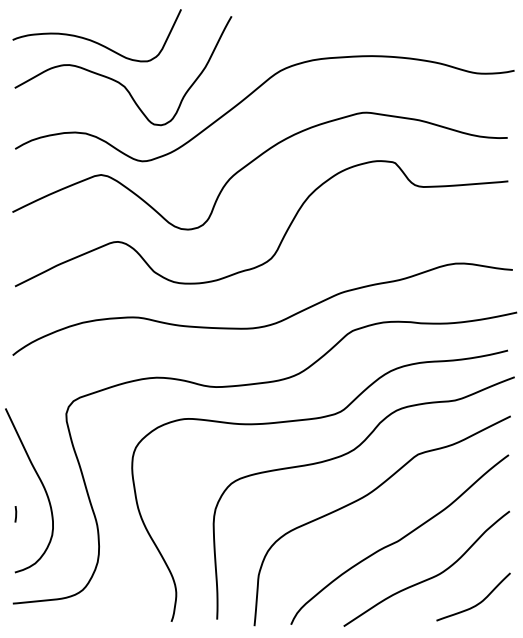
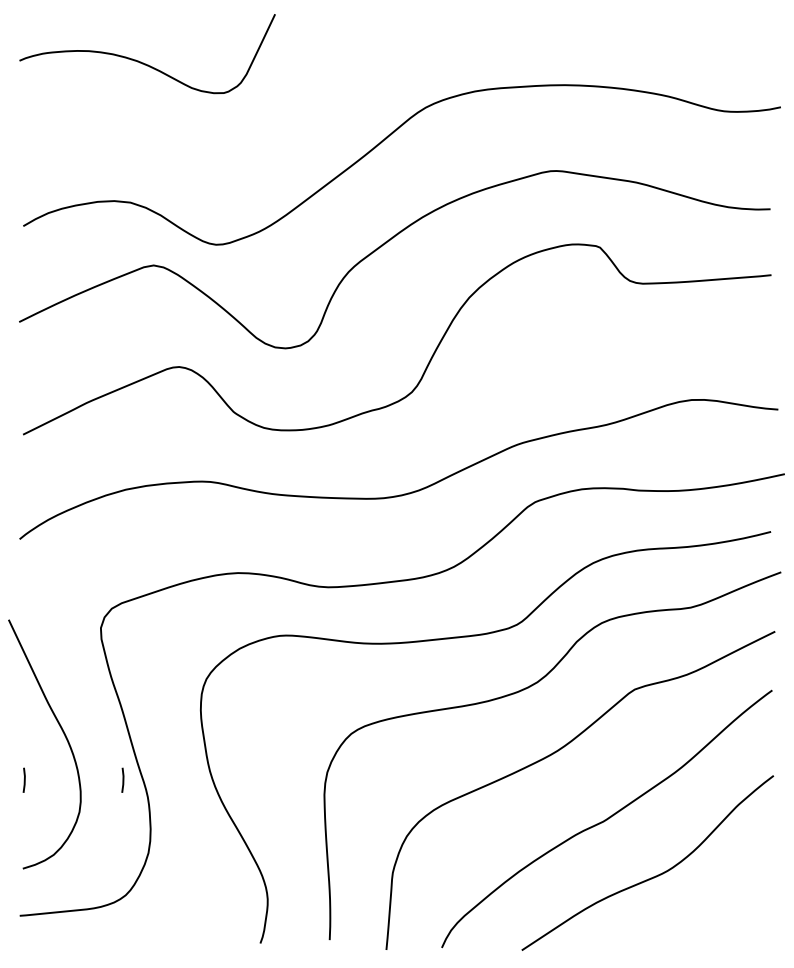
curve: (119, 81) -> (181, 123), removed
line: (80, 514) -> (122, 780), added
curve: (478, 602) -> (726, 914), removed

